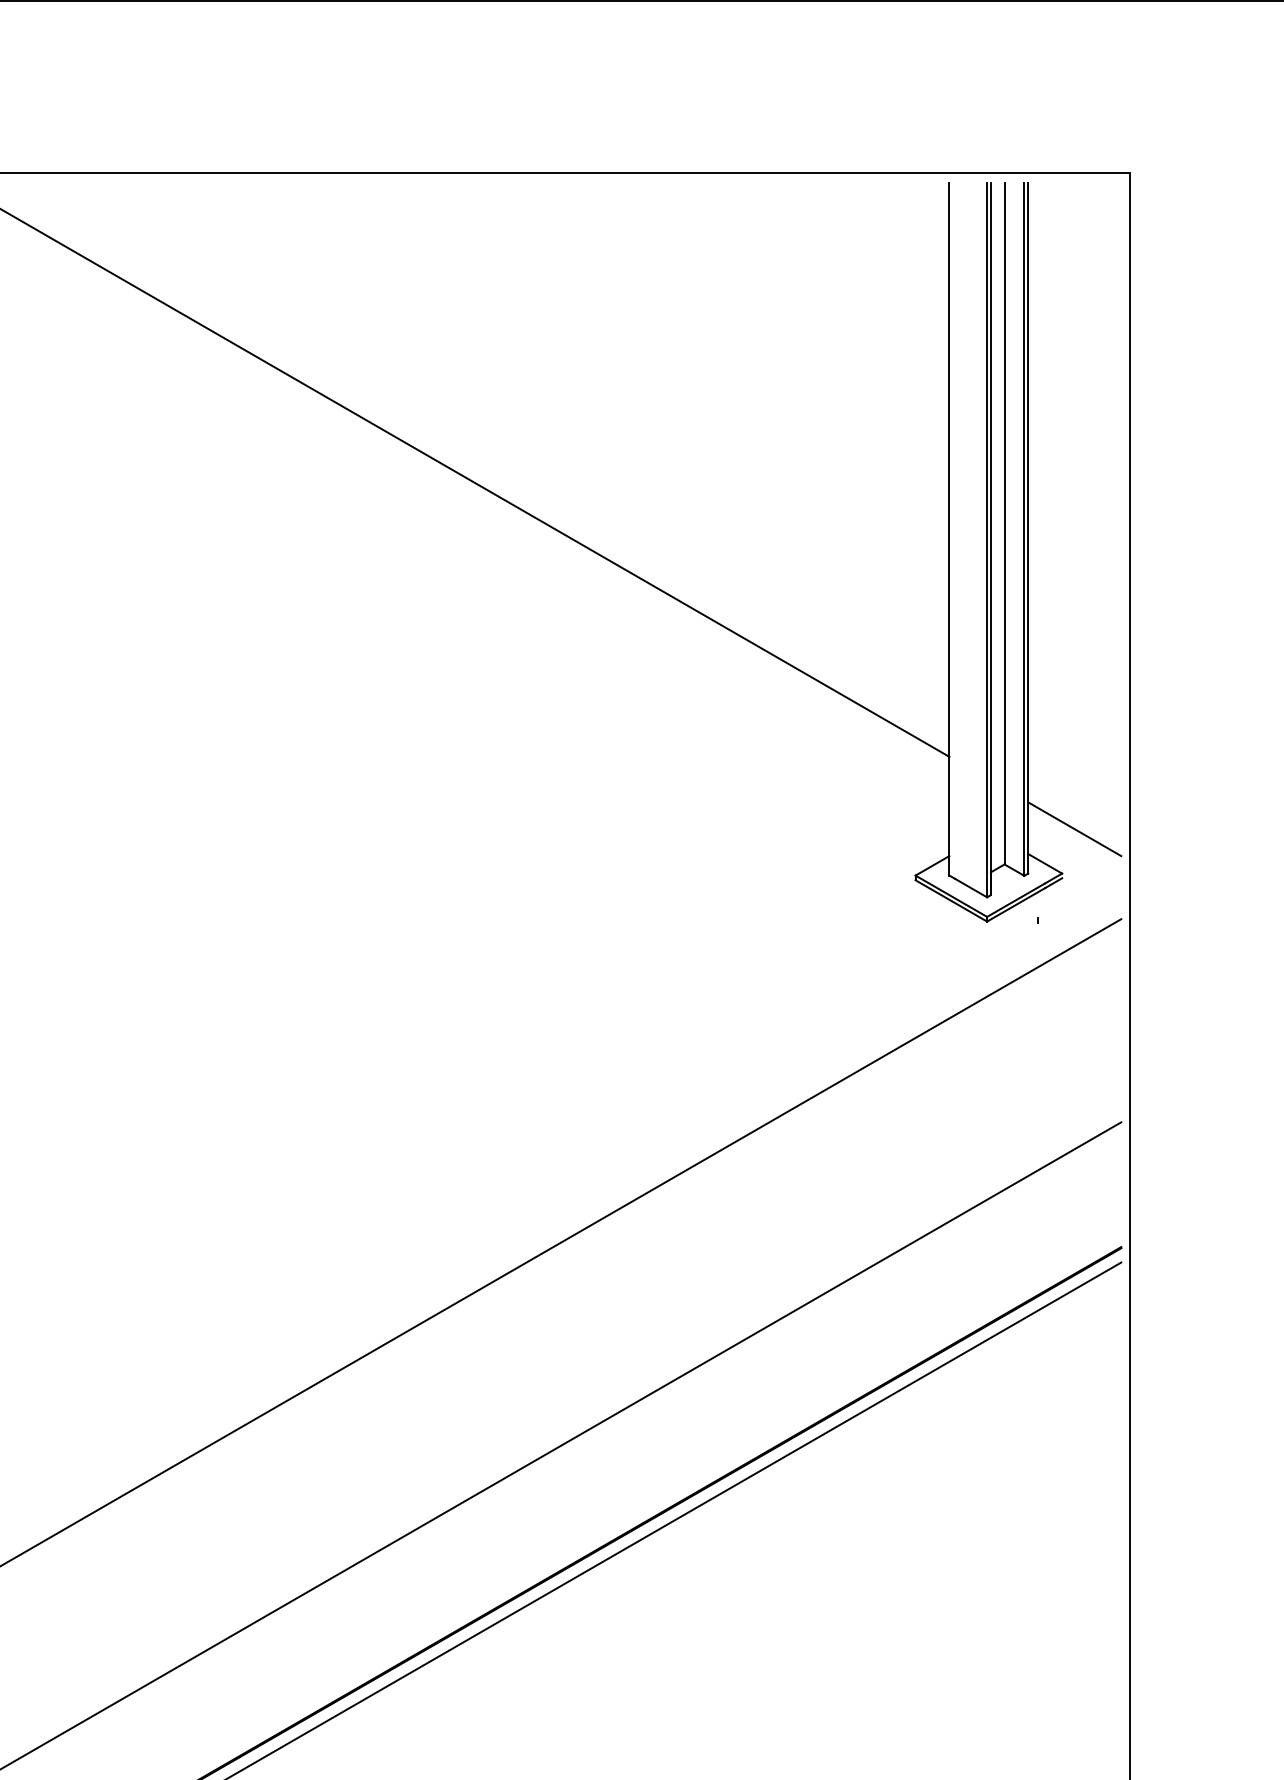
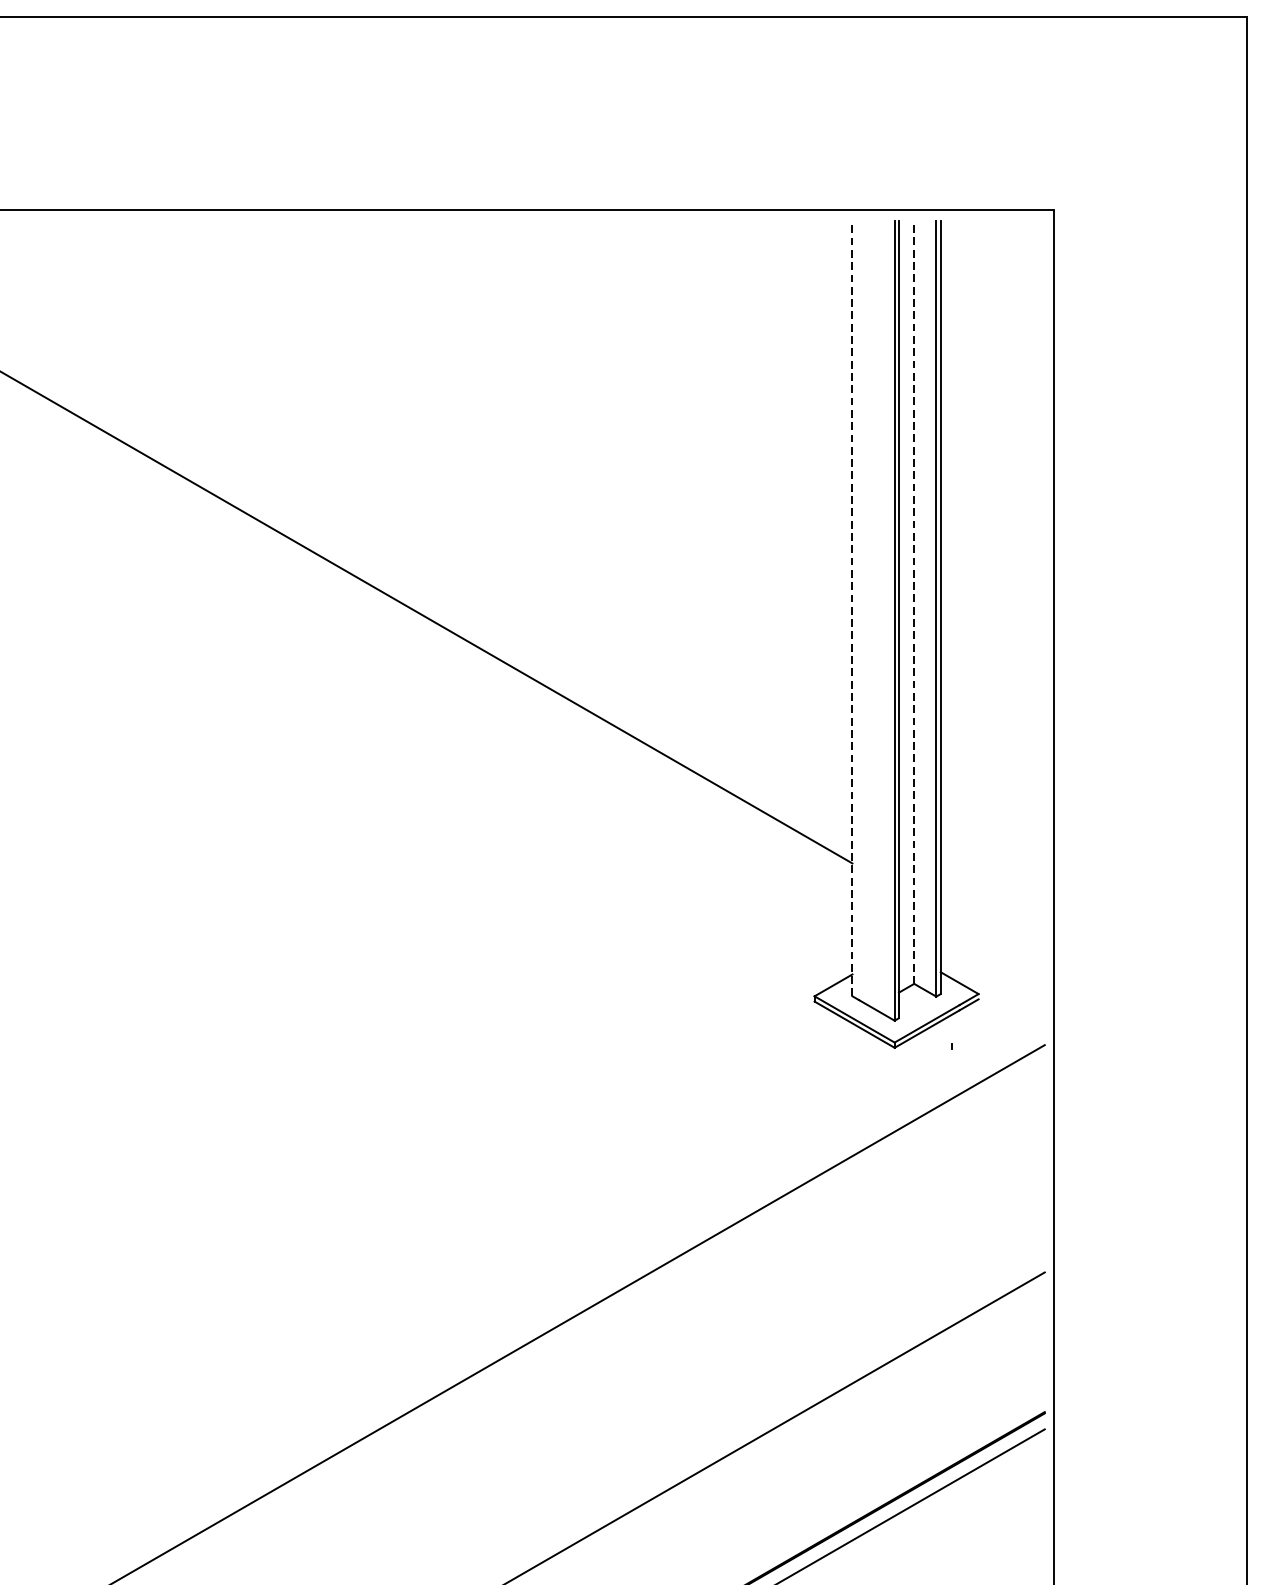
line: (1004, 523) -> (914, 602), solid -> dashed
line: (949, 528) -> (852, 607), solid -> dashed
line: (1074, 829) -> (992, 944), removed

